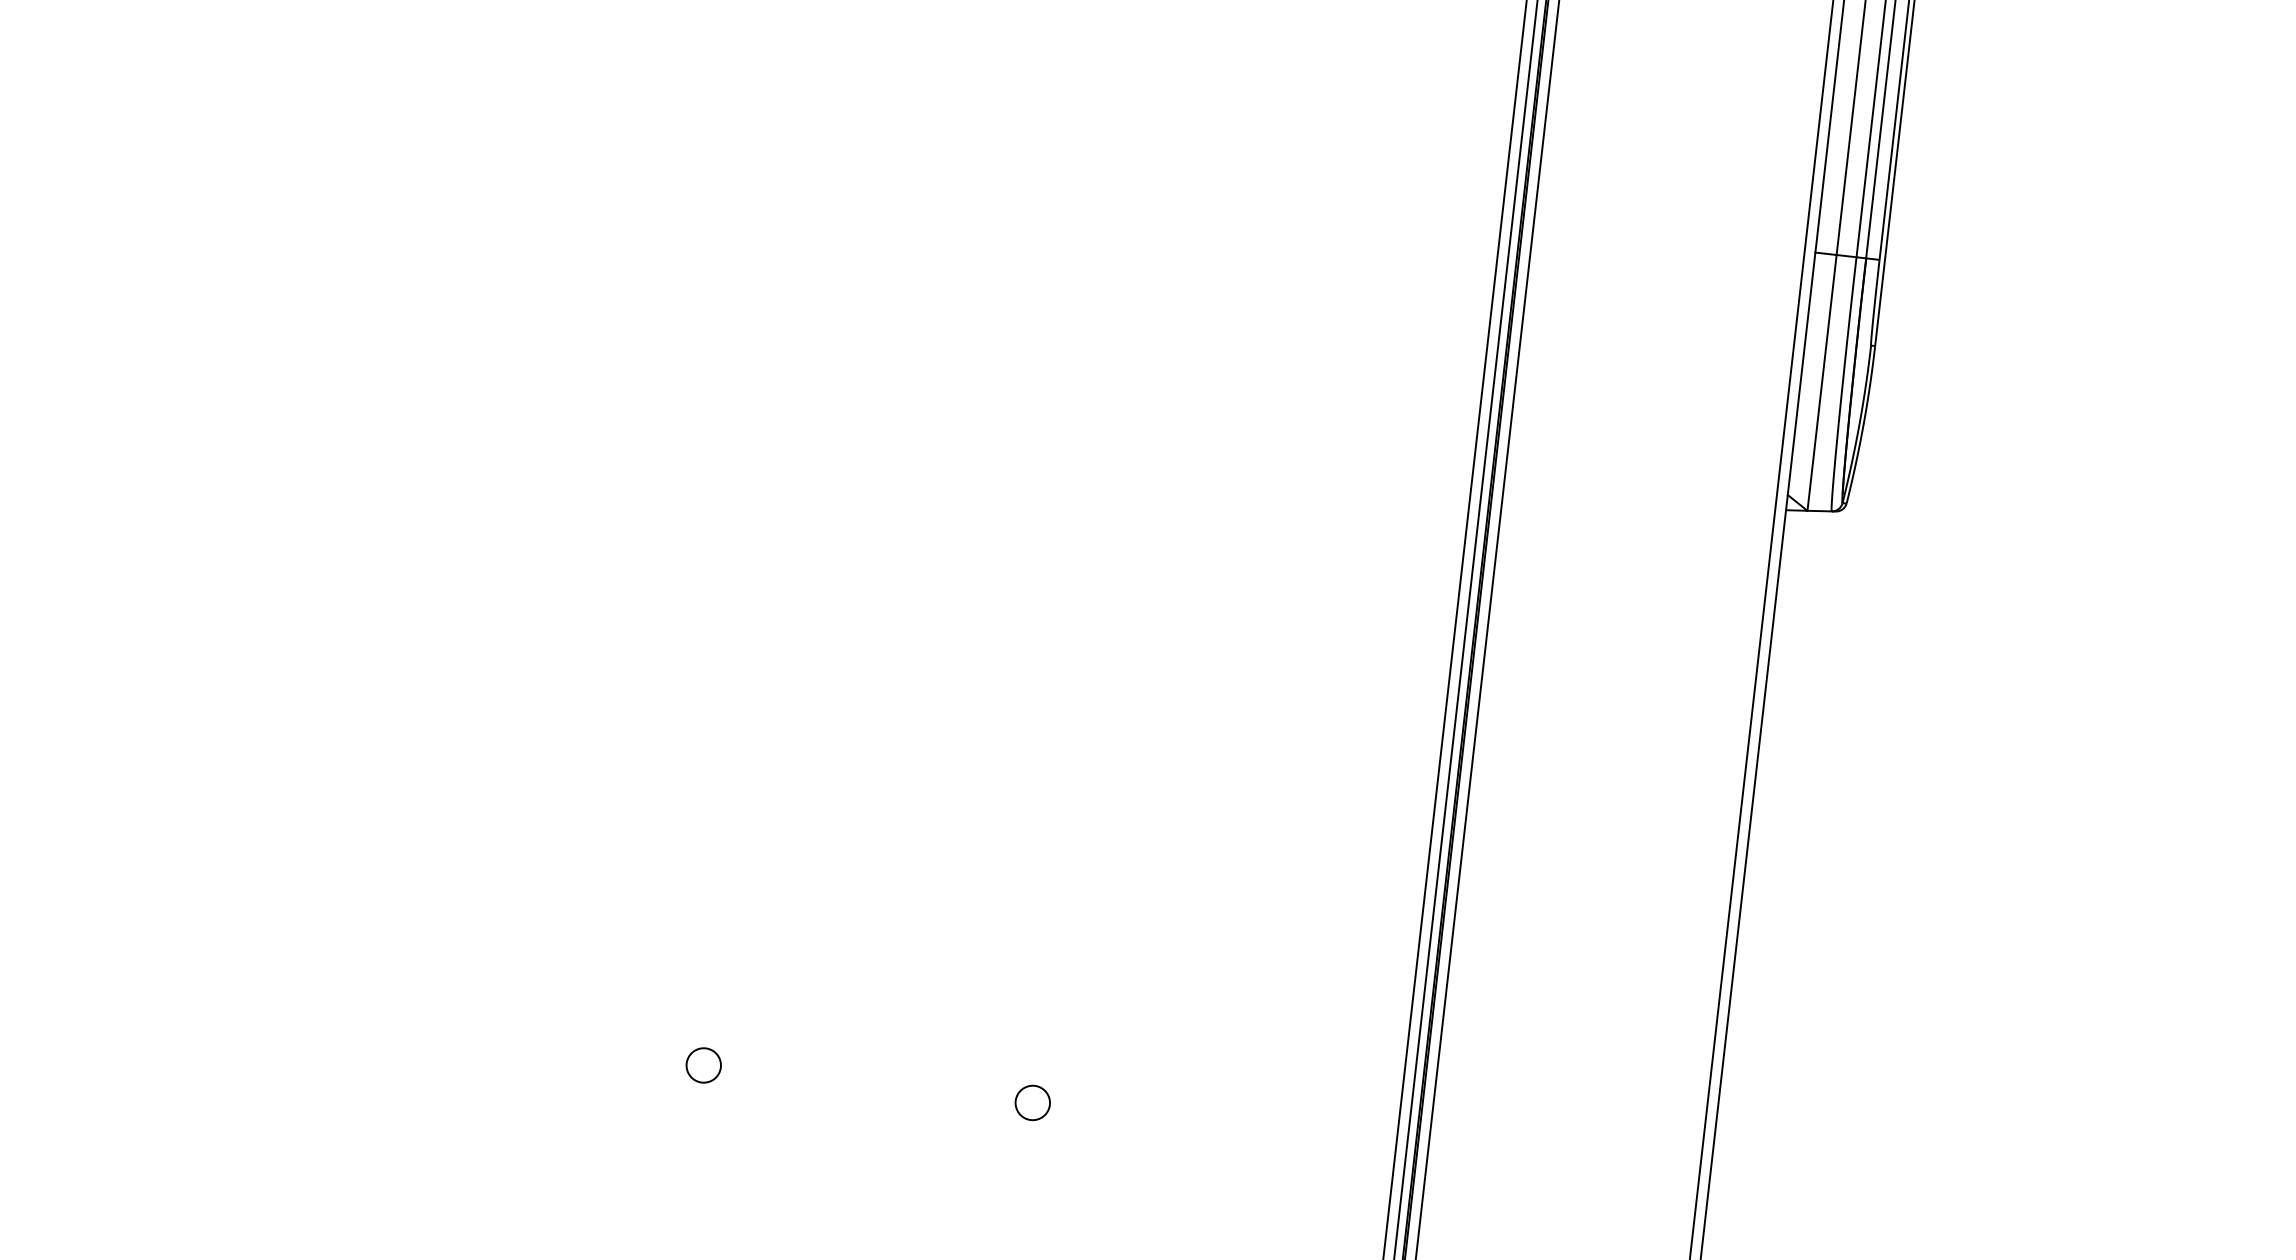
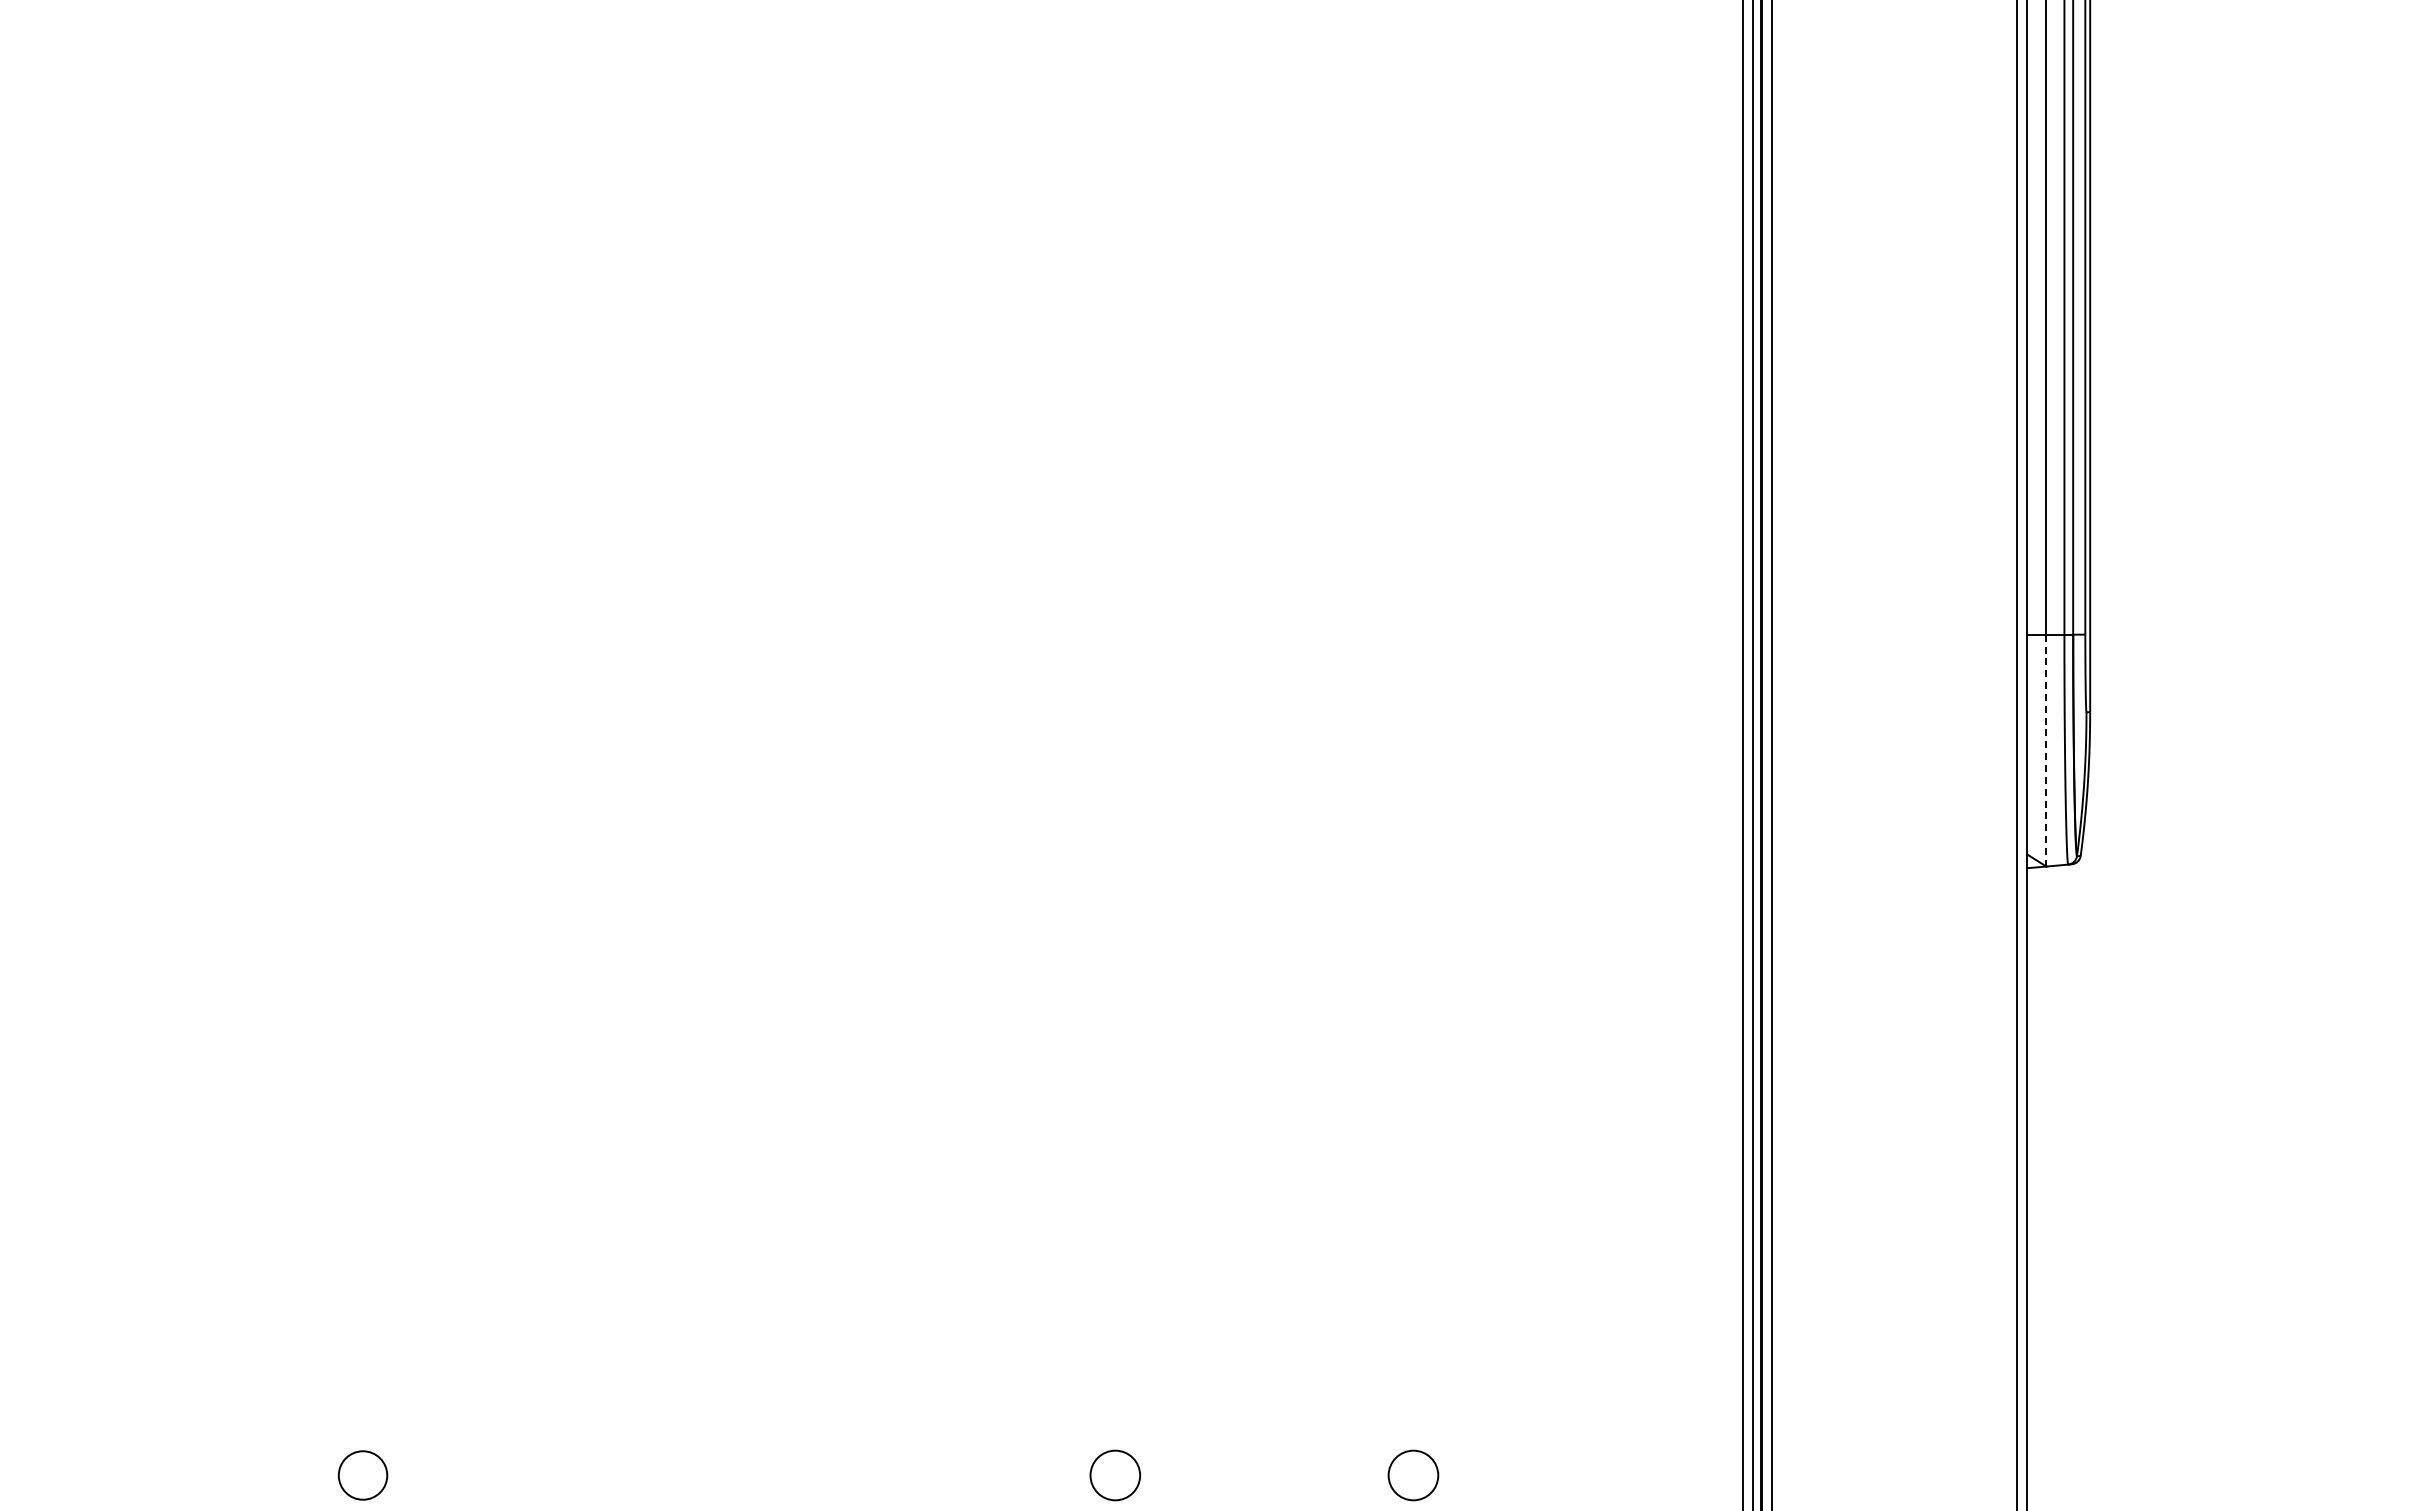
line: (1822, 382) -> (2046, 750), solid -> dashed
circle: (703, 1065) -> (1114, 1475), size x1.6
circle: (1032, 1102) -> (1413, 1475), size x1.6

